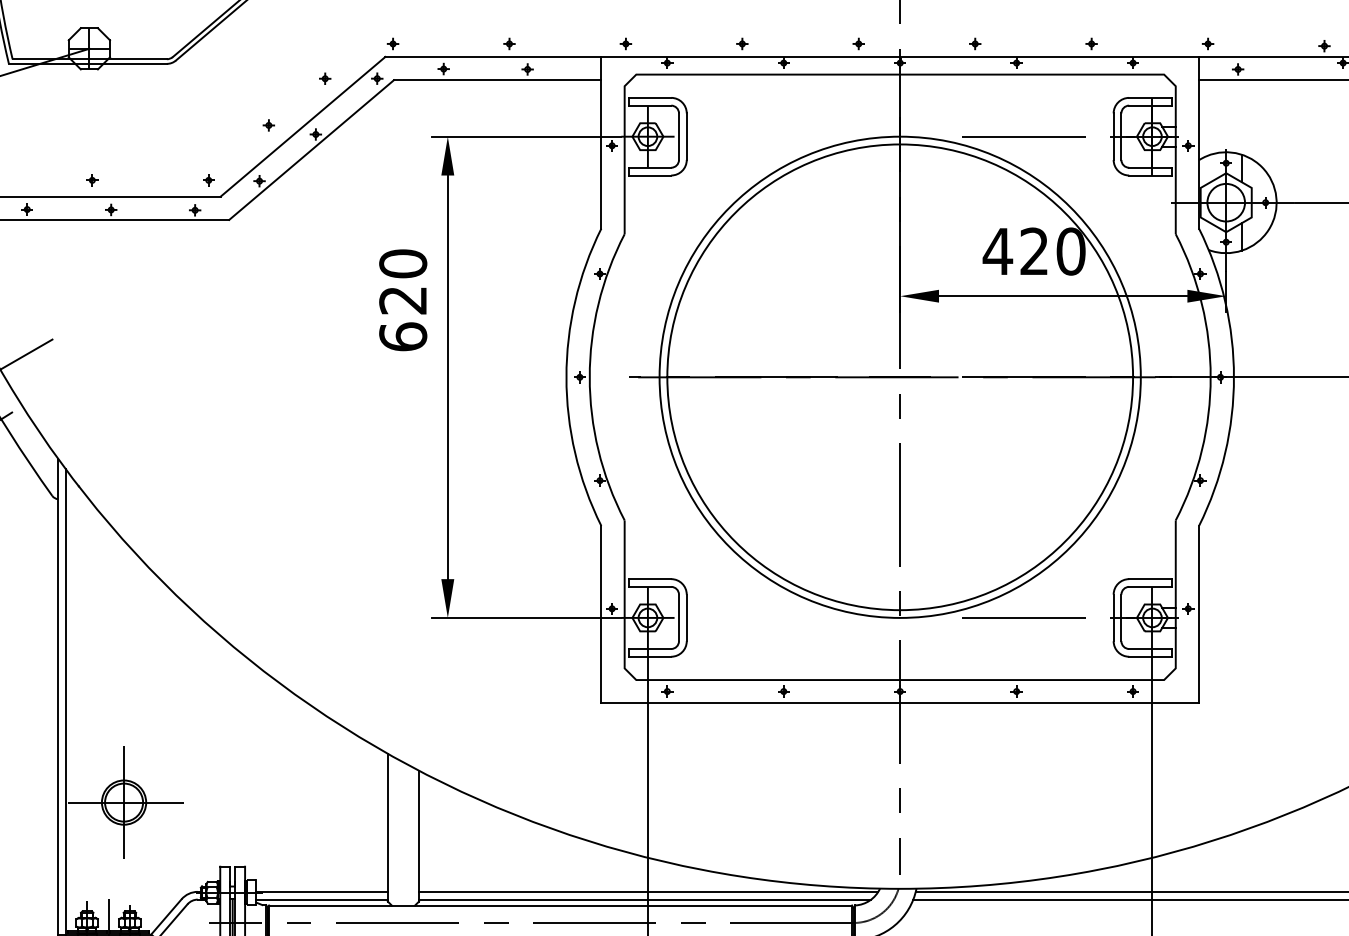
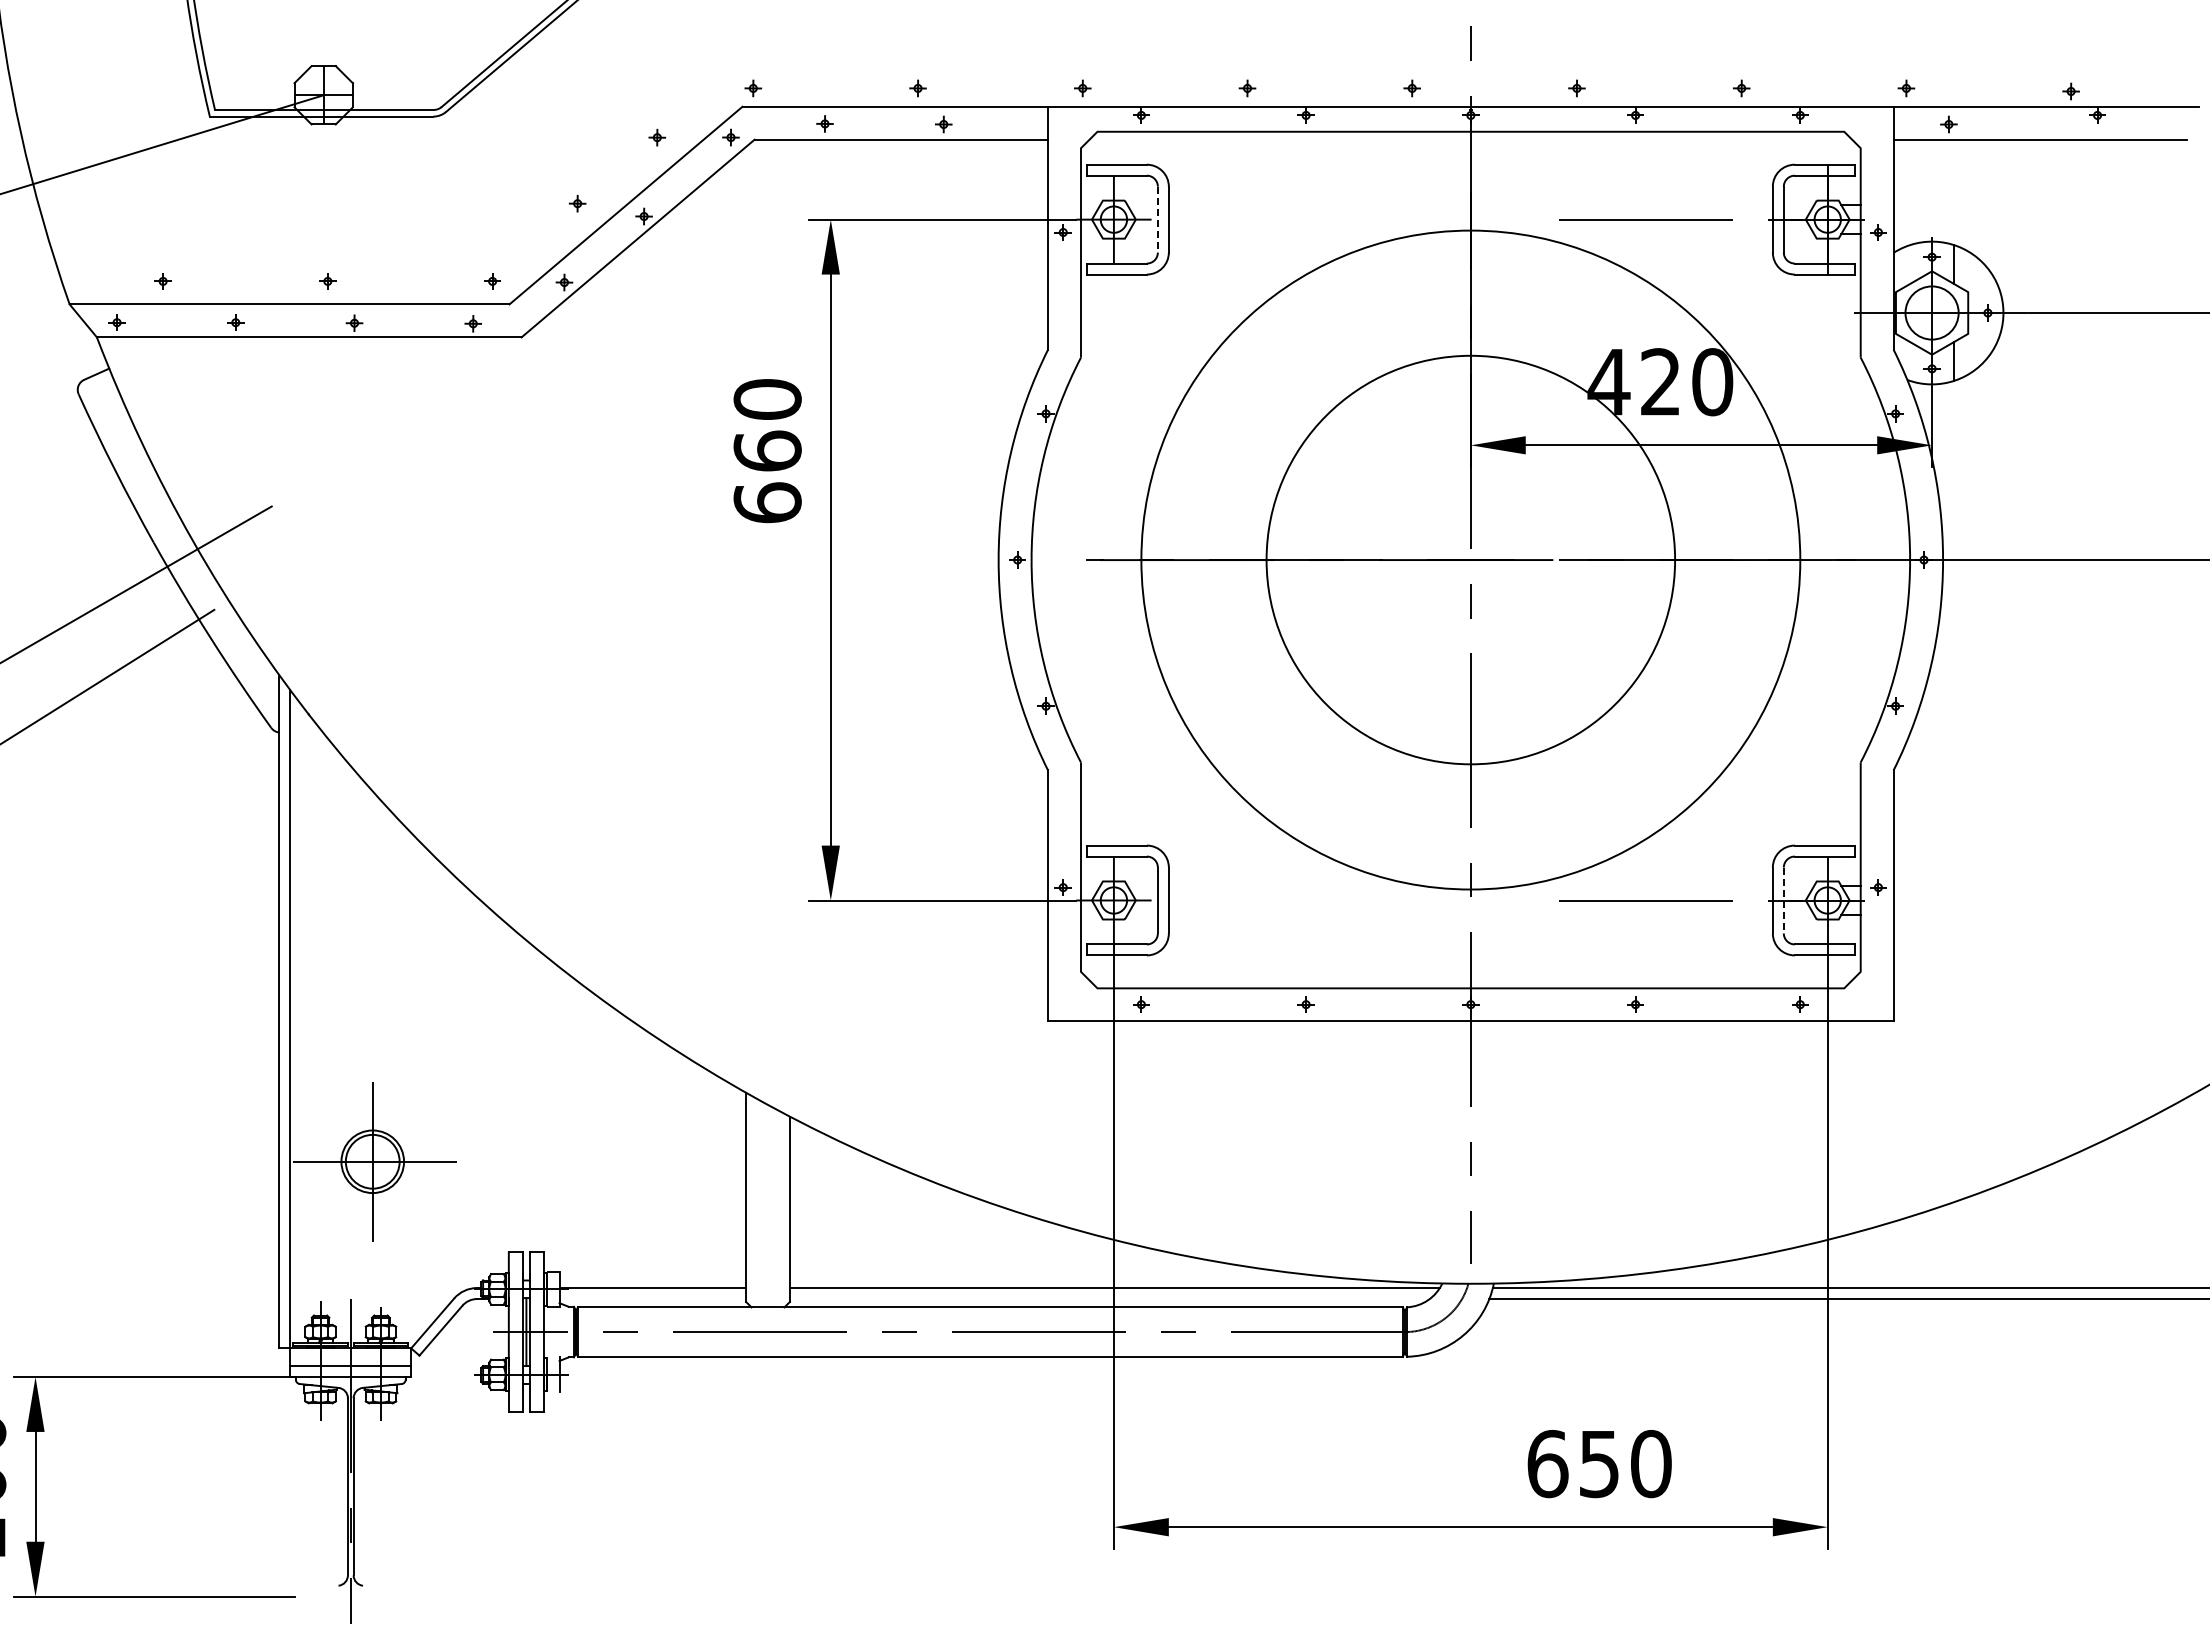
line: (678, 136) -> (1157, 219), solid -> dashed
text: (403, 299) -> (767, 450), 620 -> 660
circle: (899, 376) -> (1470, 559), size x0.6
line: (1121, 617) -> (1783, 900), solid -> dashed
line: (321, 899) -> (652, 1299), removed
line: (644, 899) -> (1109, 1299), removed

